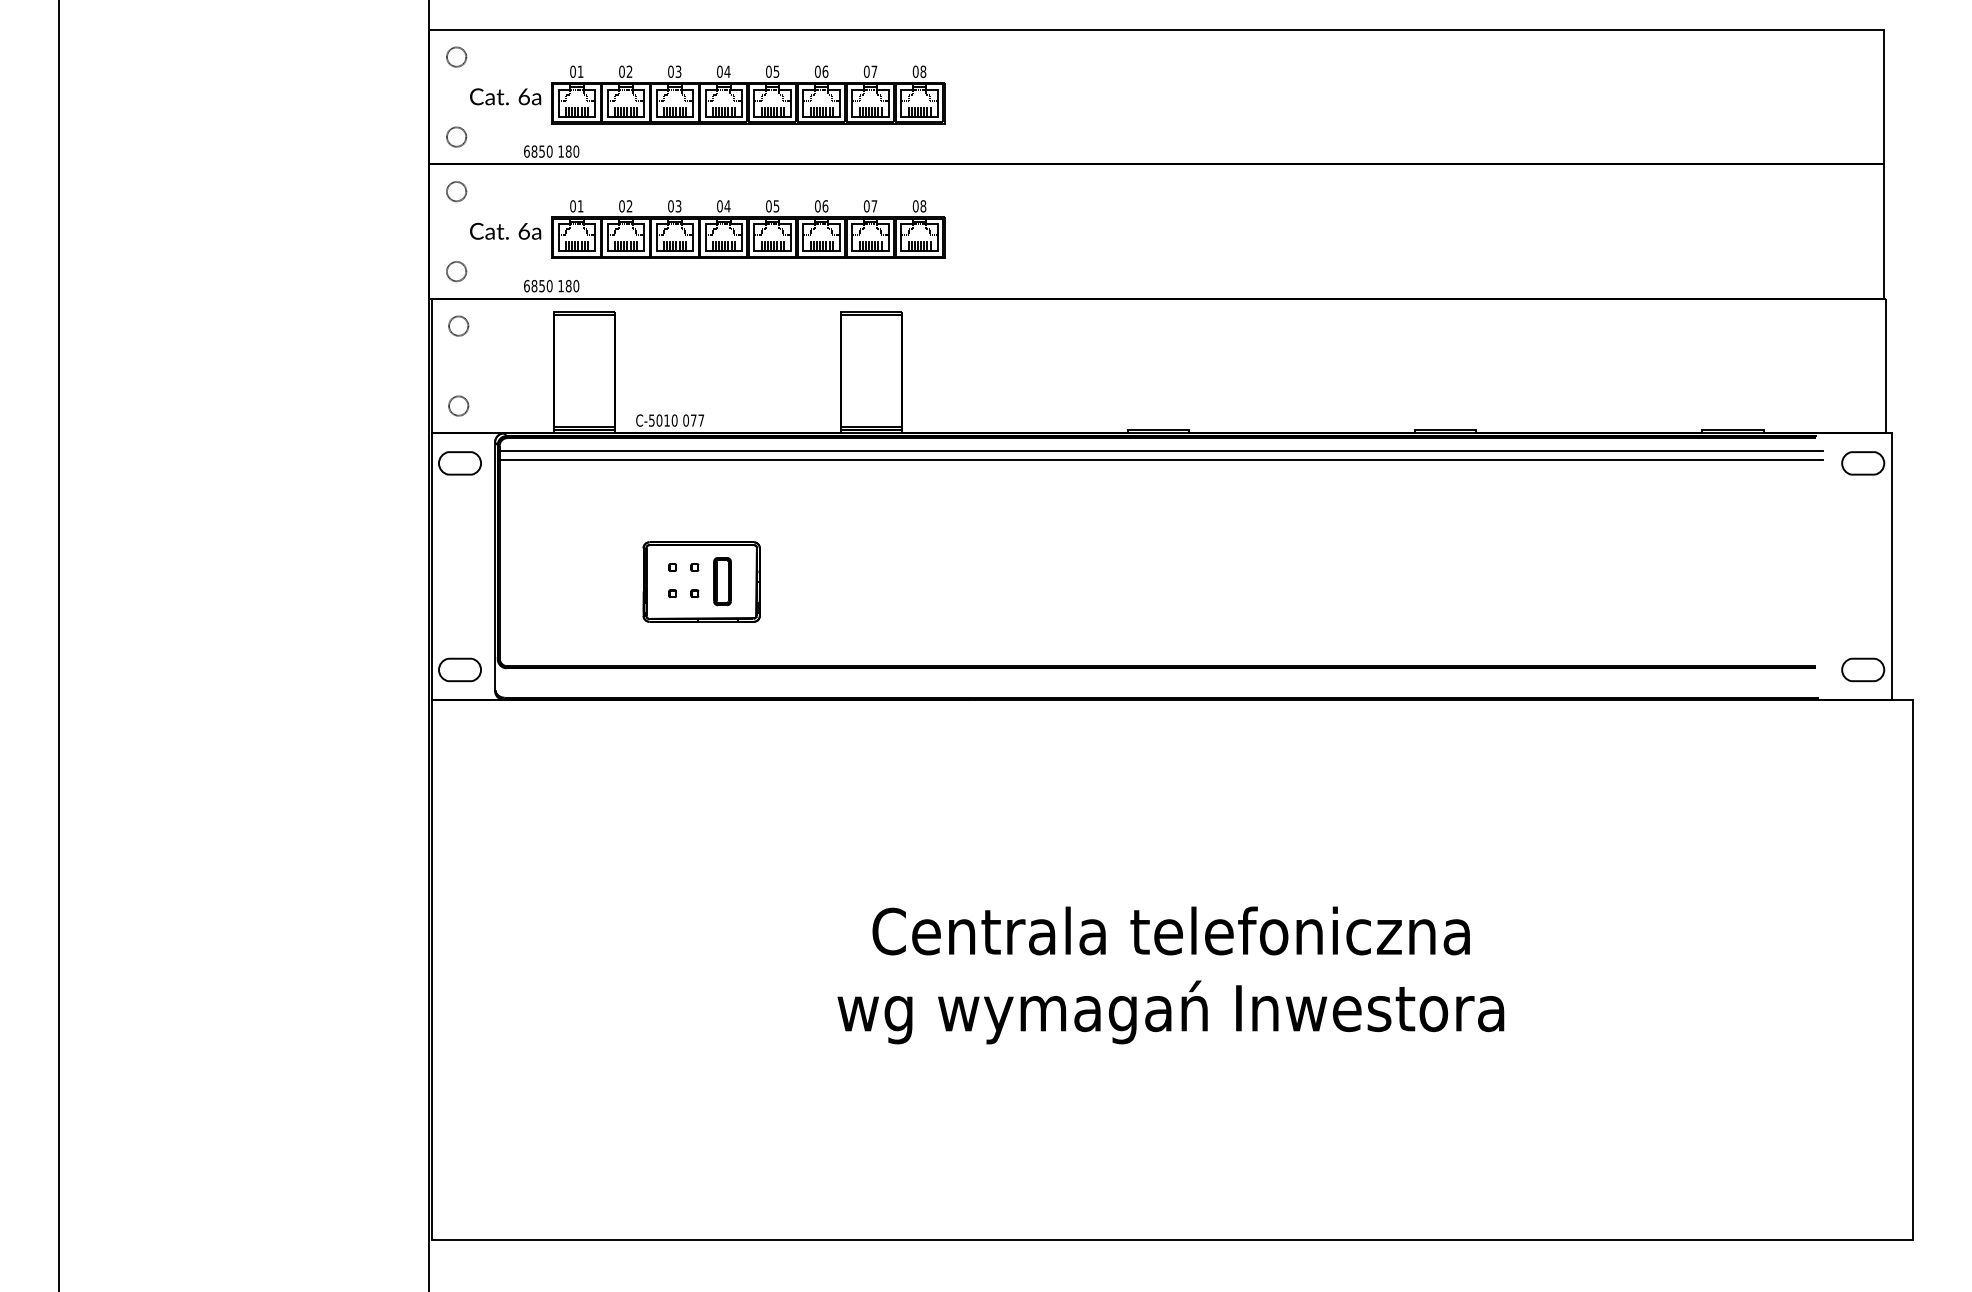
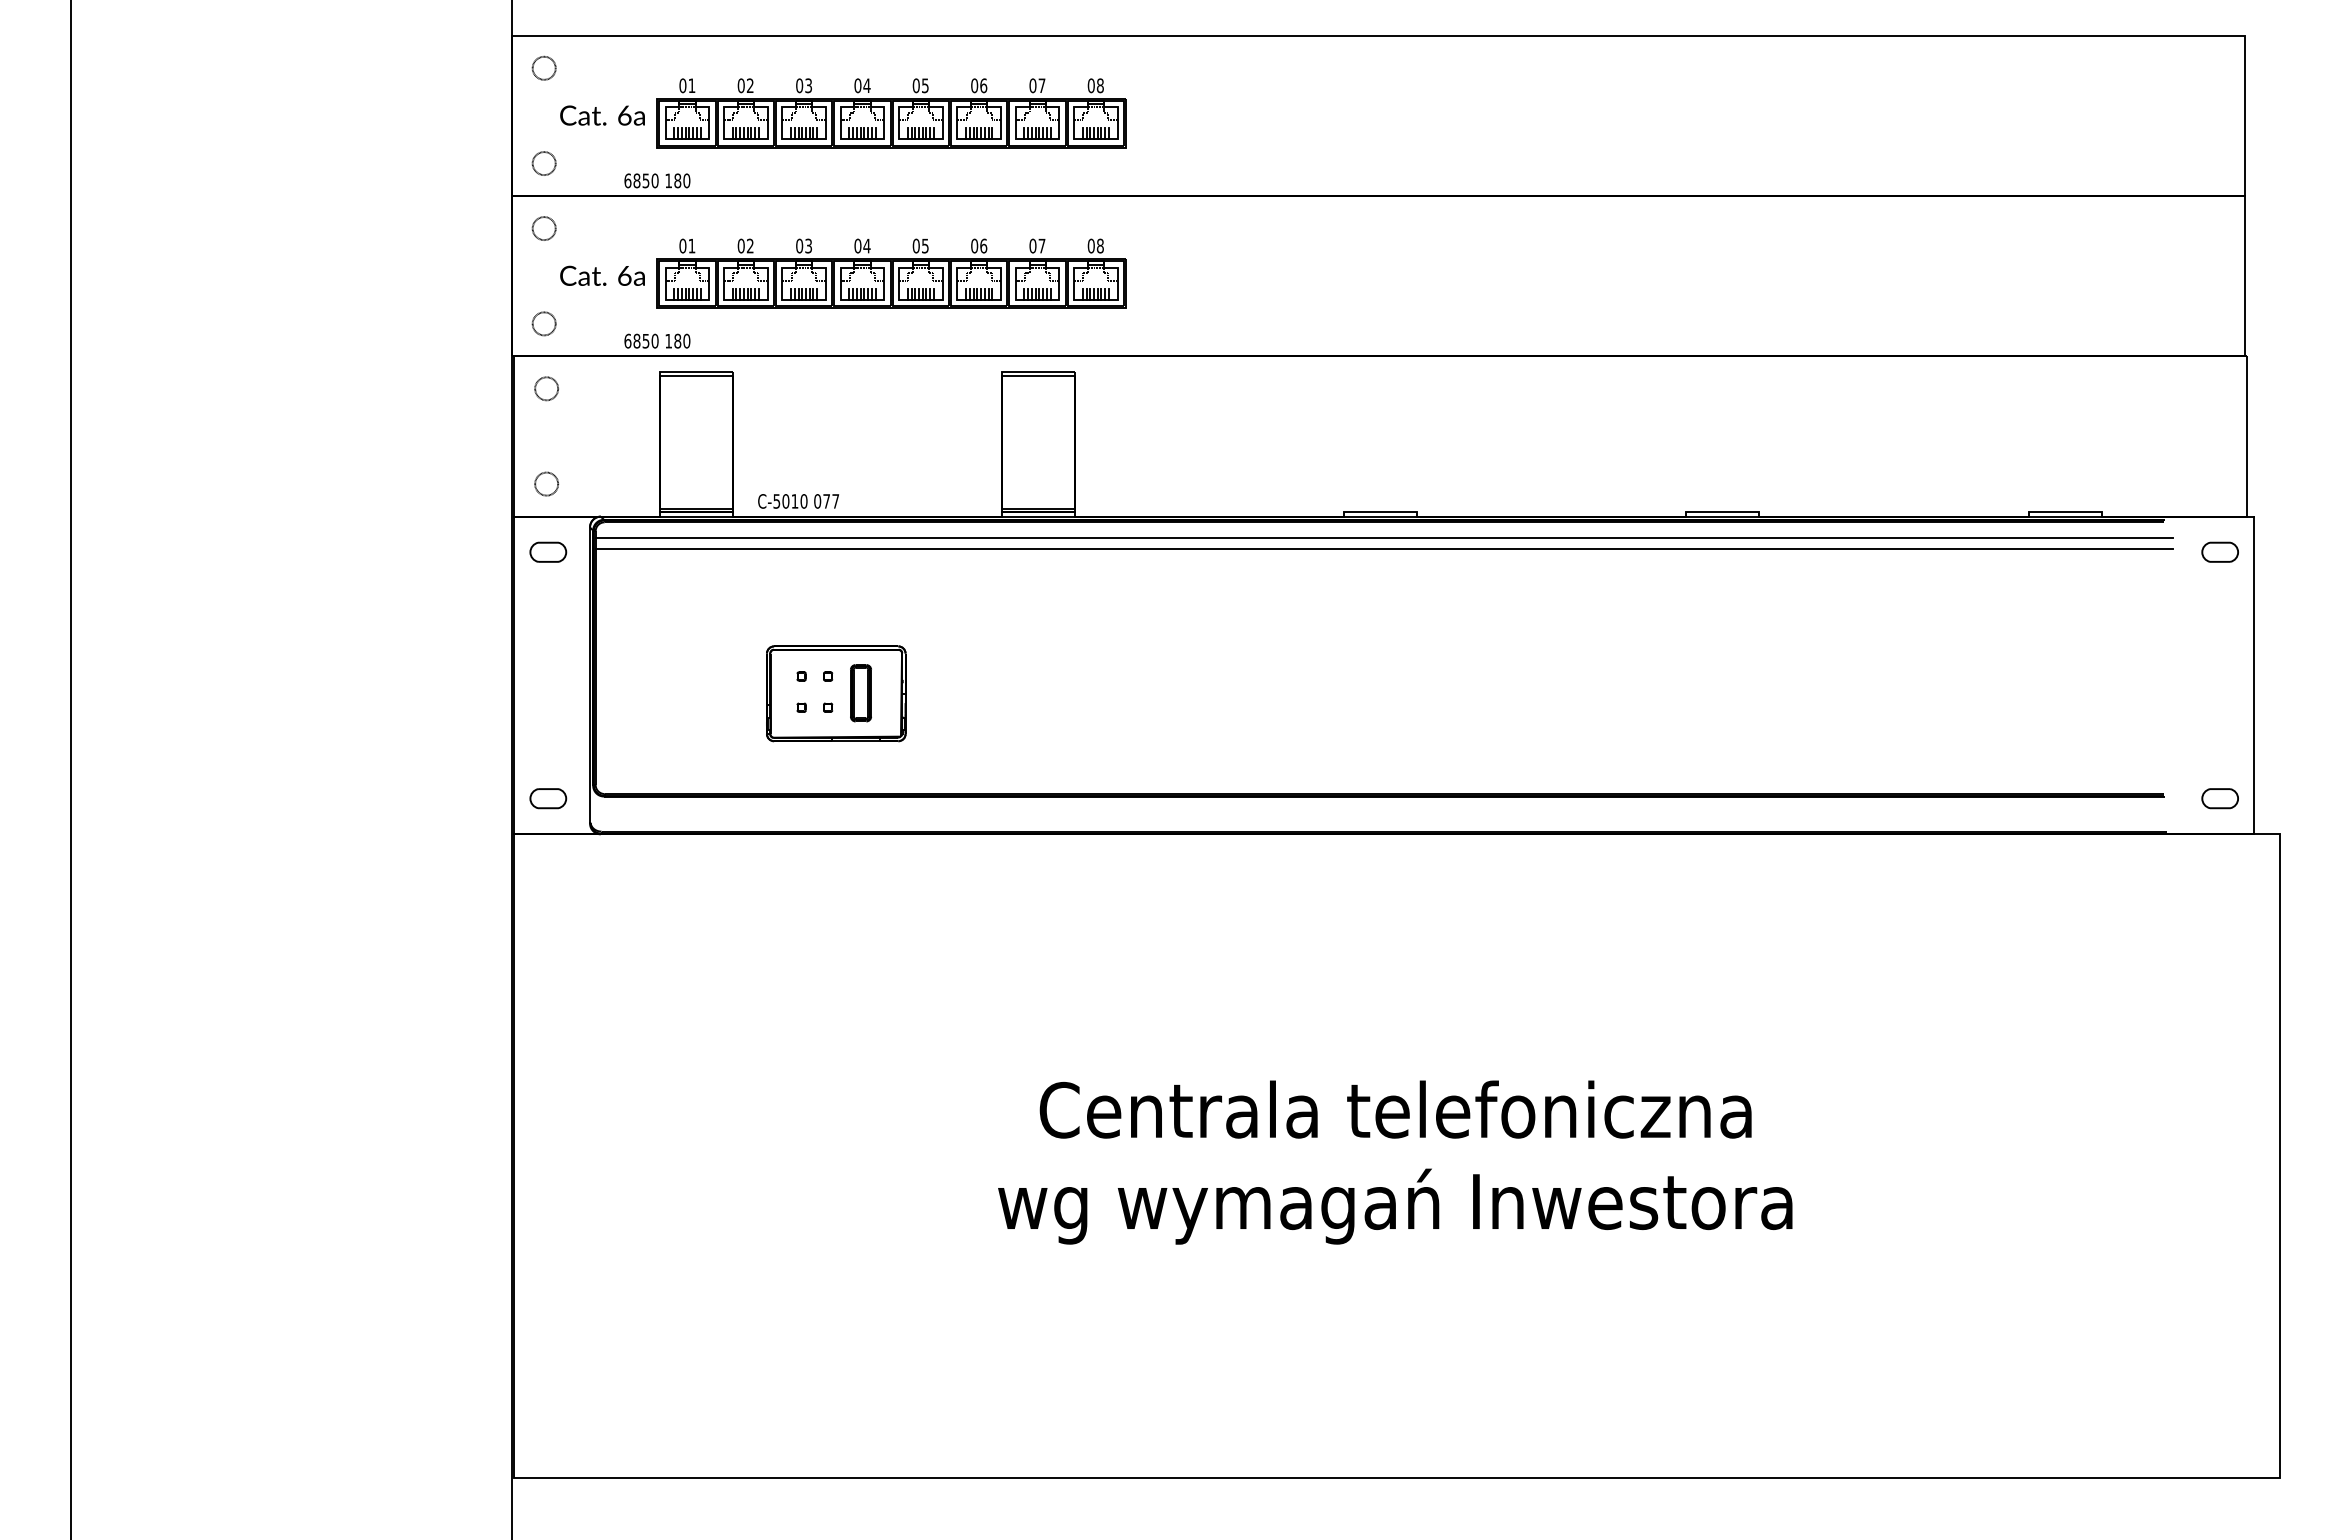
part: (460, 462) -> (548, 551), size x0.71
part: (1862, 462) -> (2219, 551), size x0.71
part: (460, 669) -> (548, 798), size x0.71
part: (1862, 669) -> (2219, 798), size x0.71

